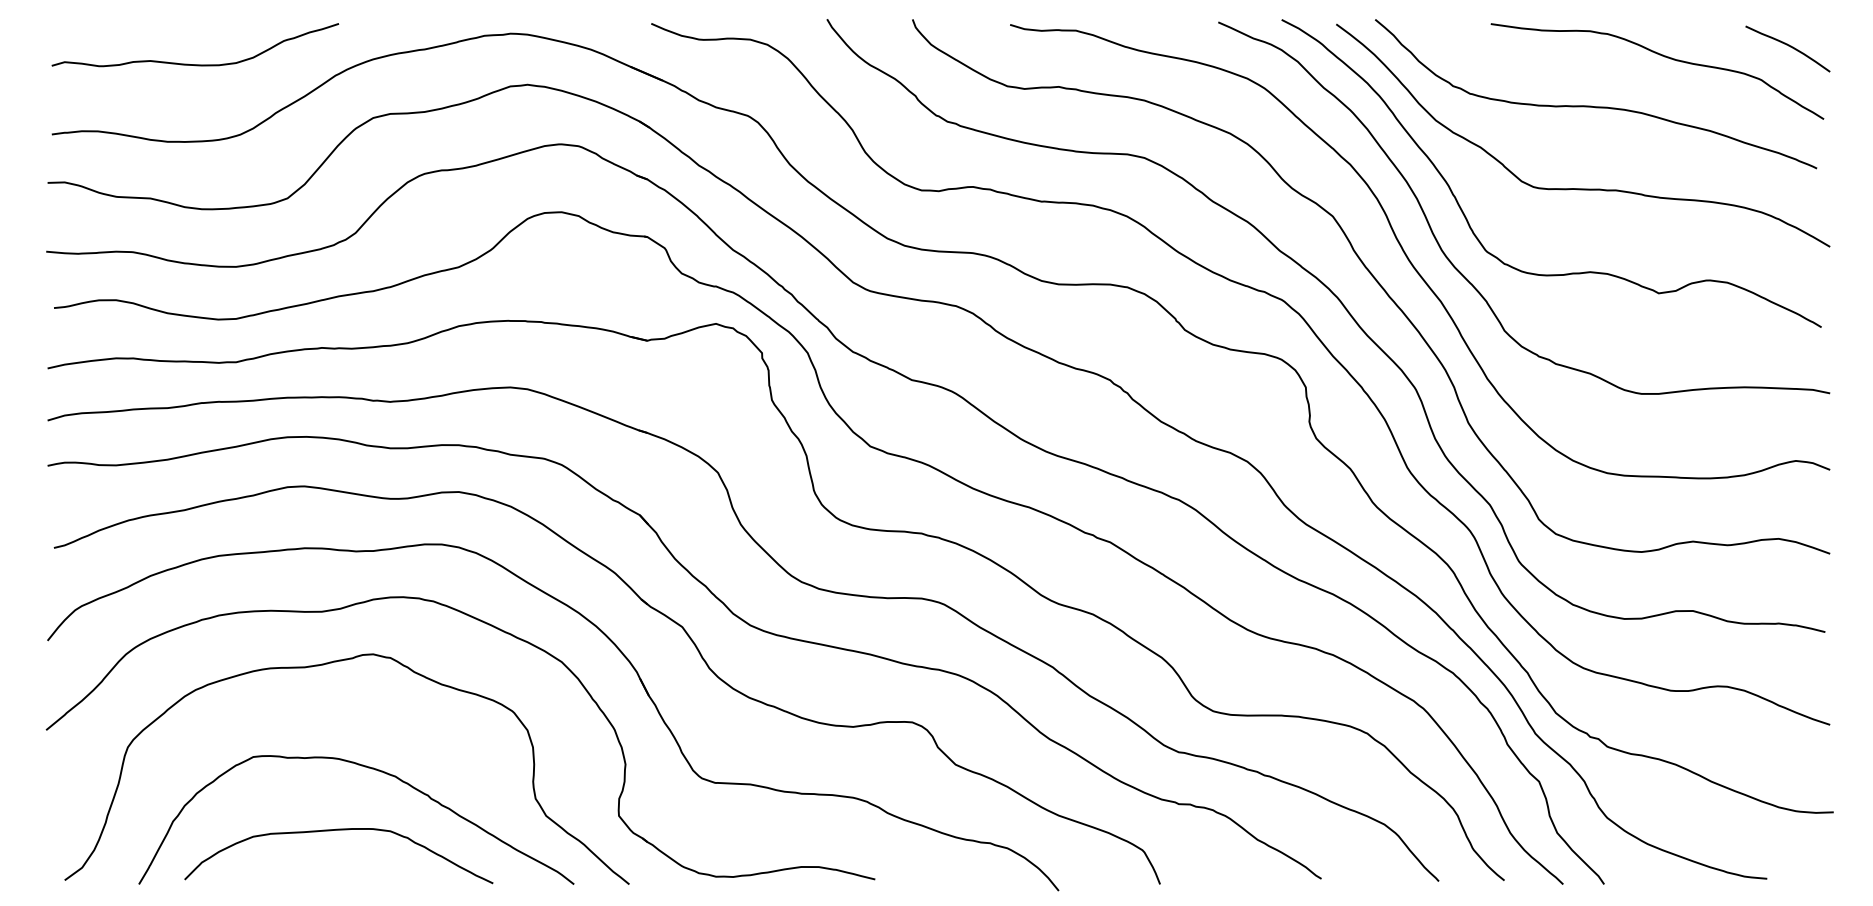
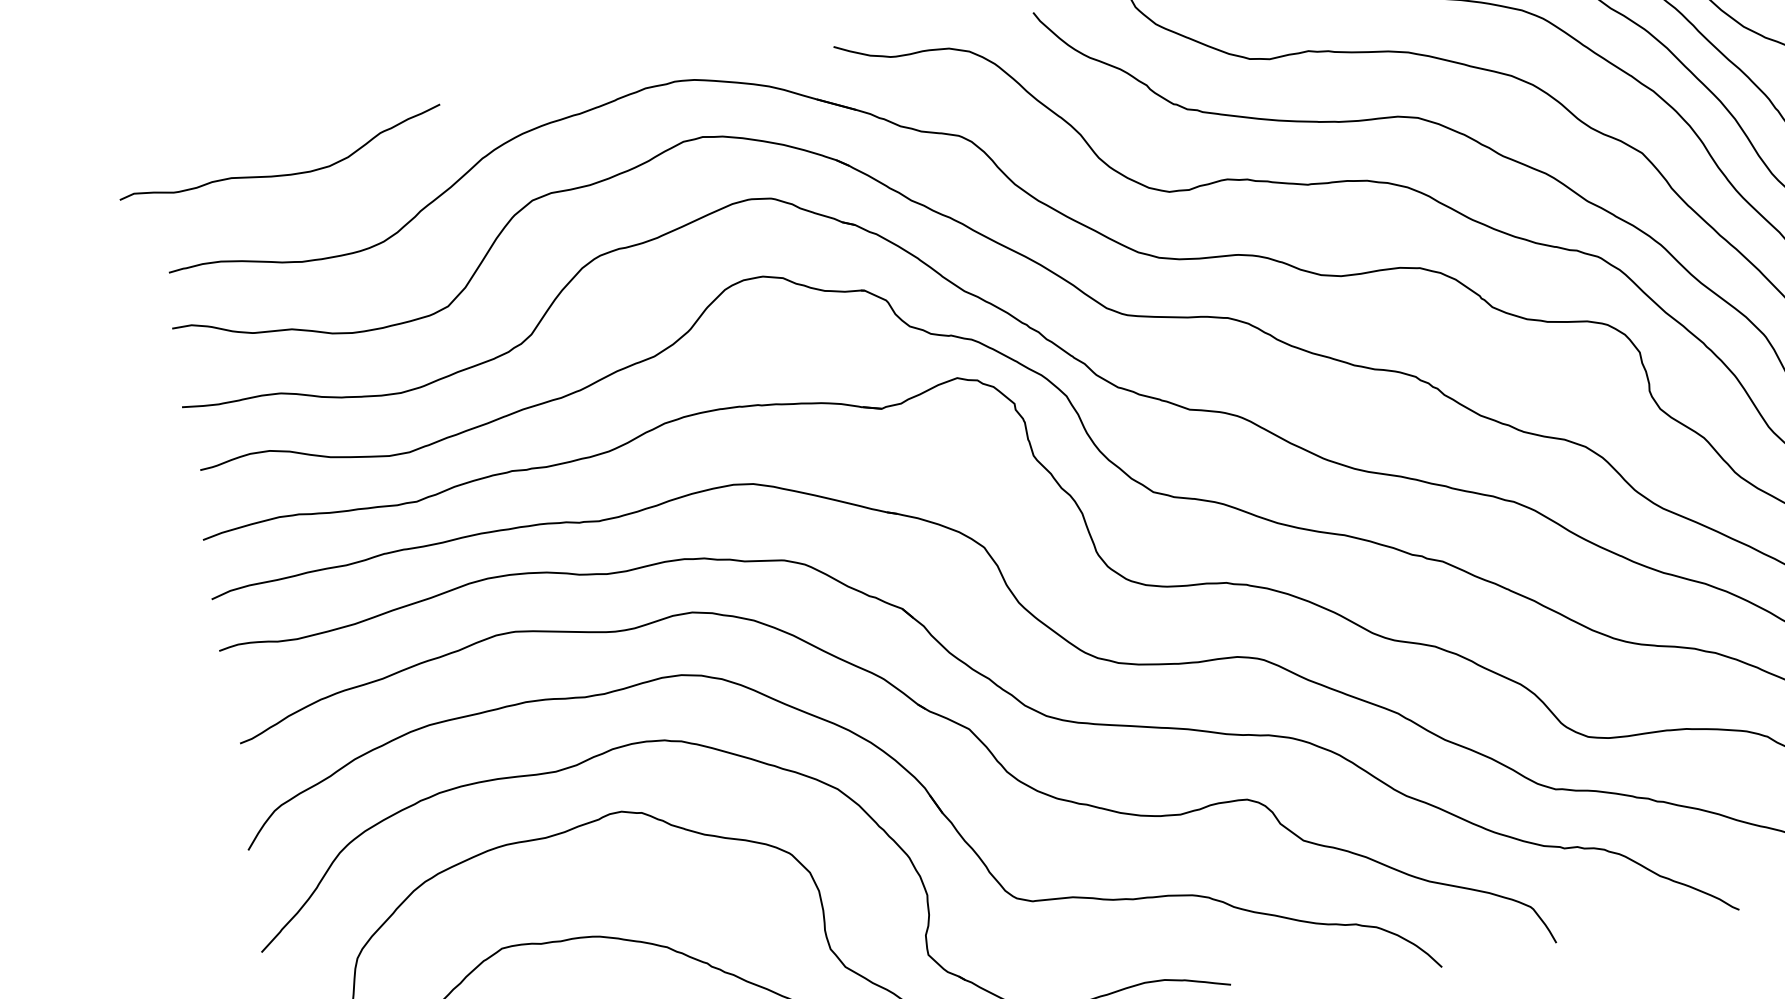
curve: (195, 64) -> (283, 174), moved

